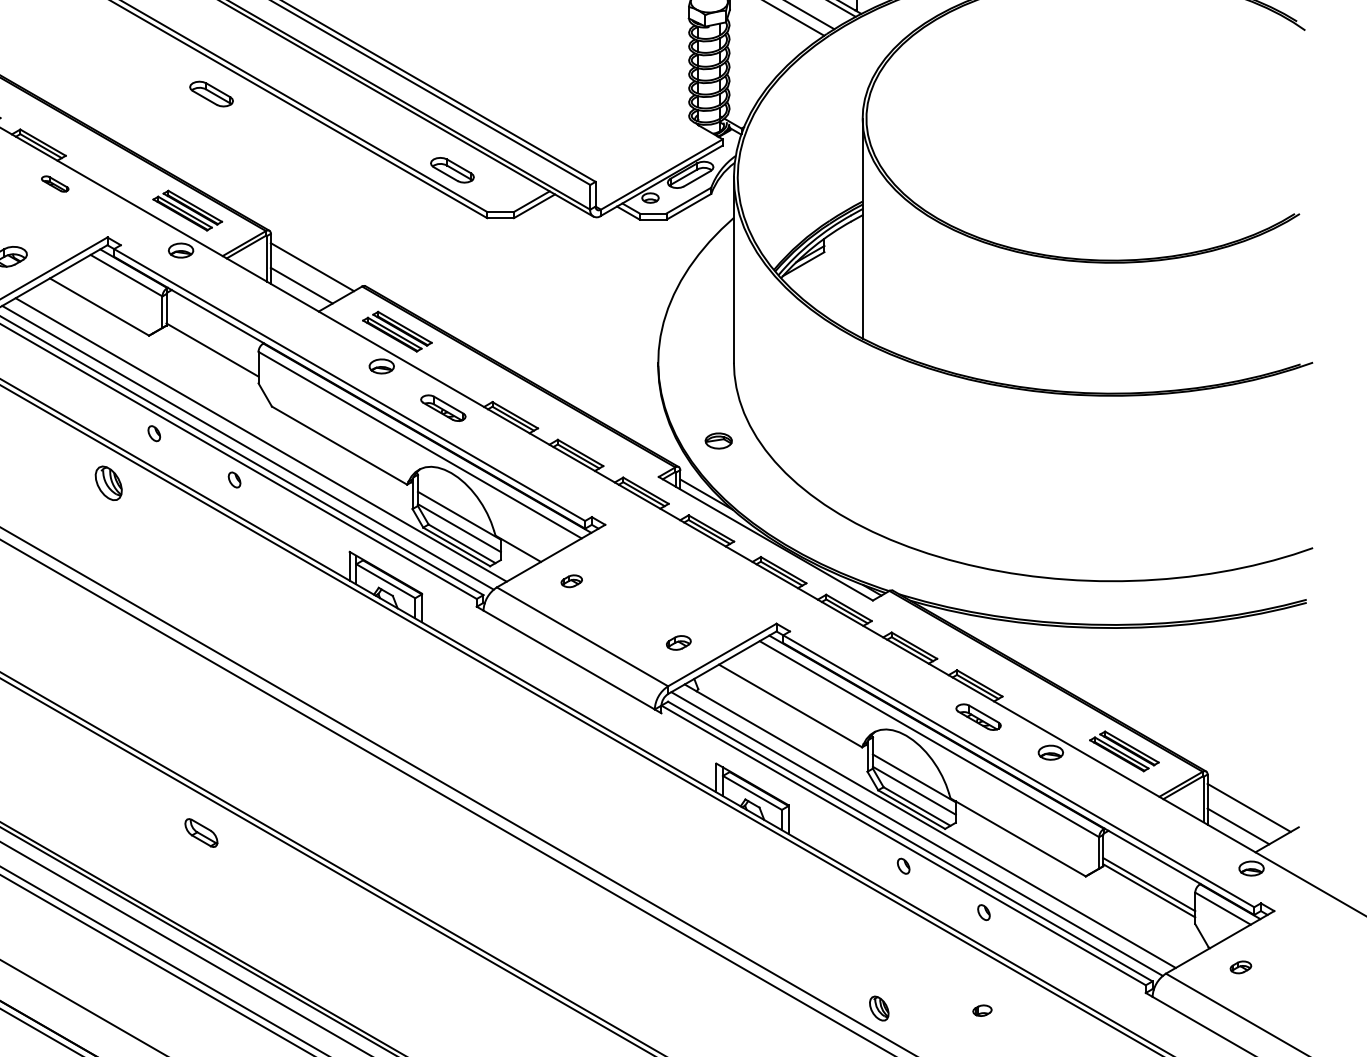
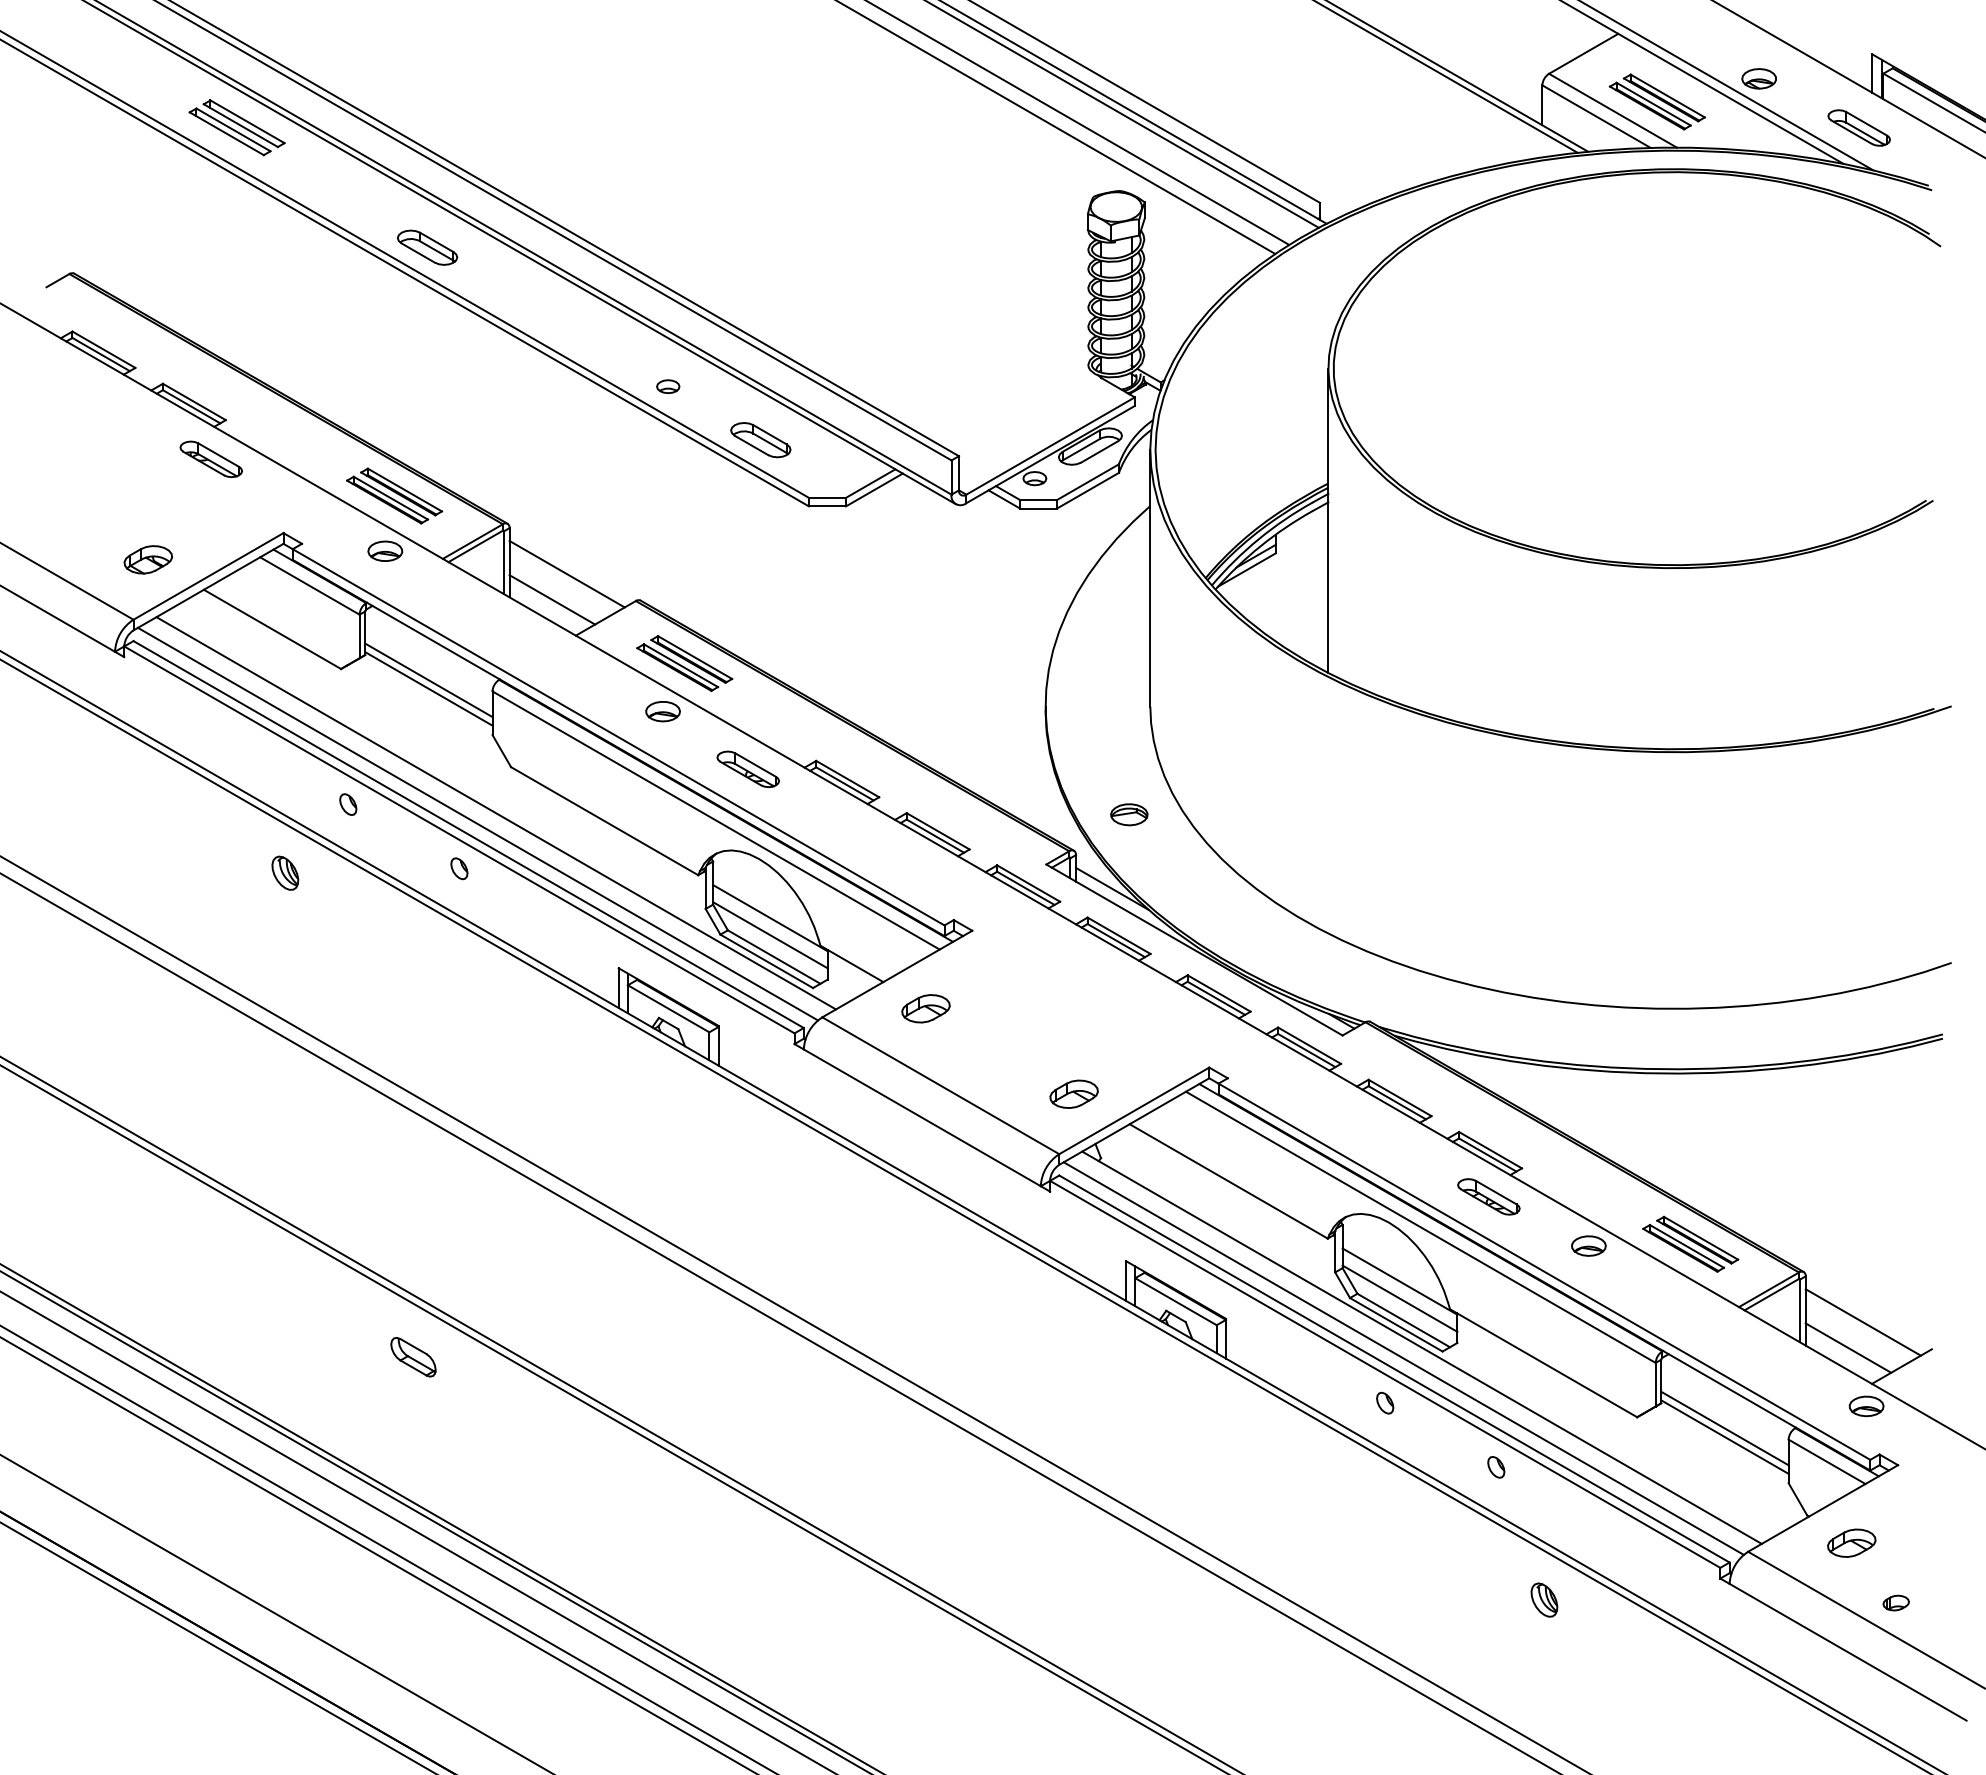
part: (211, 93) -> (427, 247), moved
part: (385, 131) -> (668, 386), added
part: (54, 183) -> (210, 458), size x1.67
line: (212, 343) -> (428, 680), added
part: (108, 482) -> (285, 872), size x0.71
part: (571, 581) -> (925, 1008), size x1.67
part: (678, 642) -> (1073, 1093), size x1.43
part: (1240, 966) -> (1851, 1542), size x1.67
part: (879, 1008) -> (1544, 1599), moved
part: (981, 1010) -> (1895, 1602), moved

